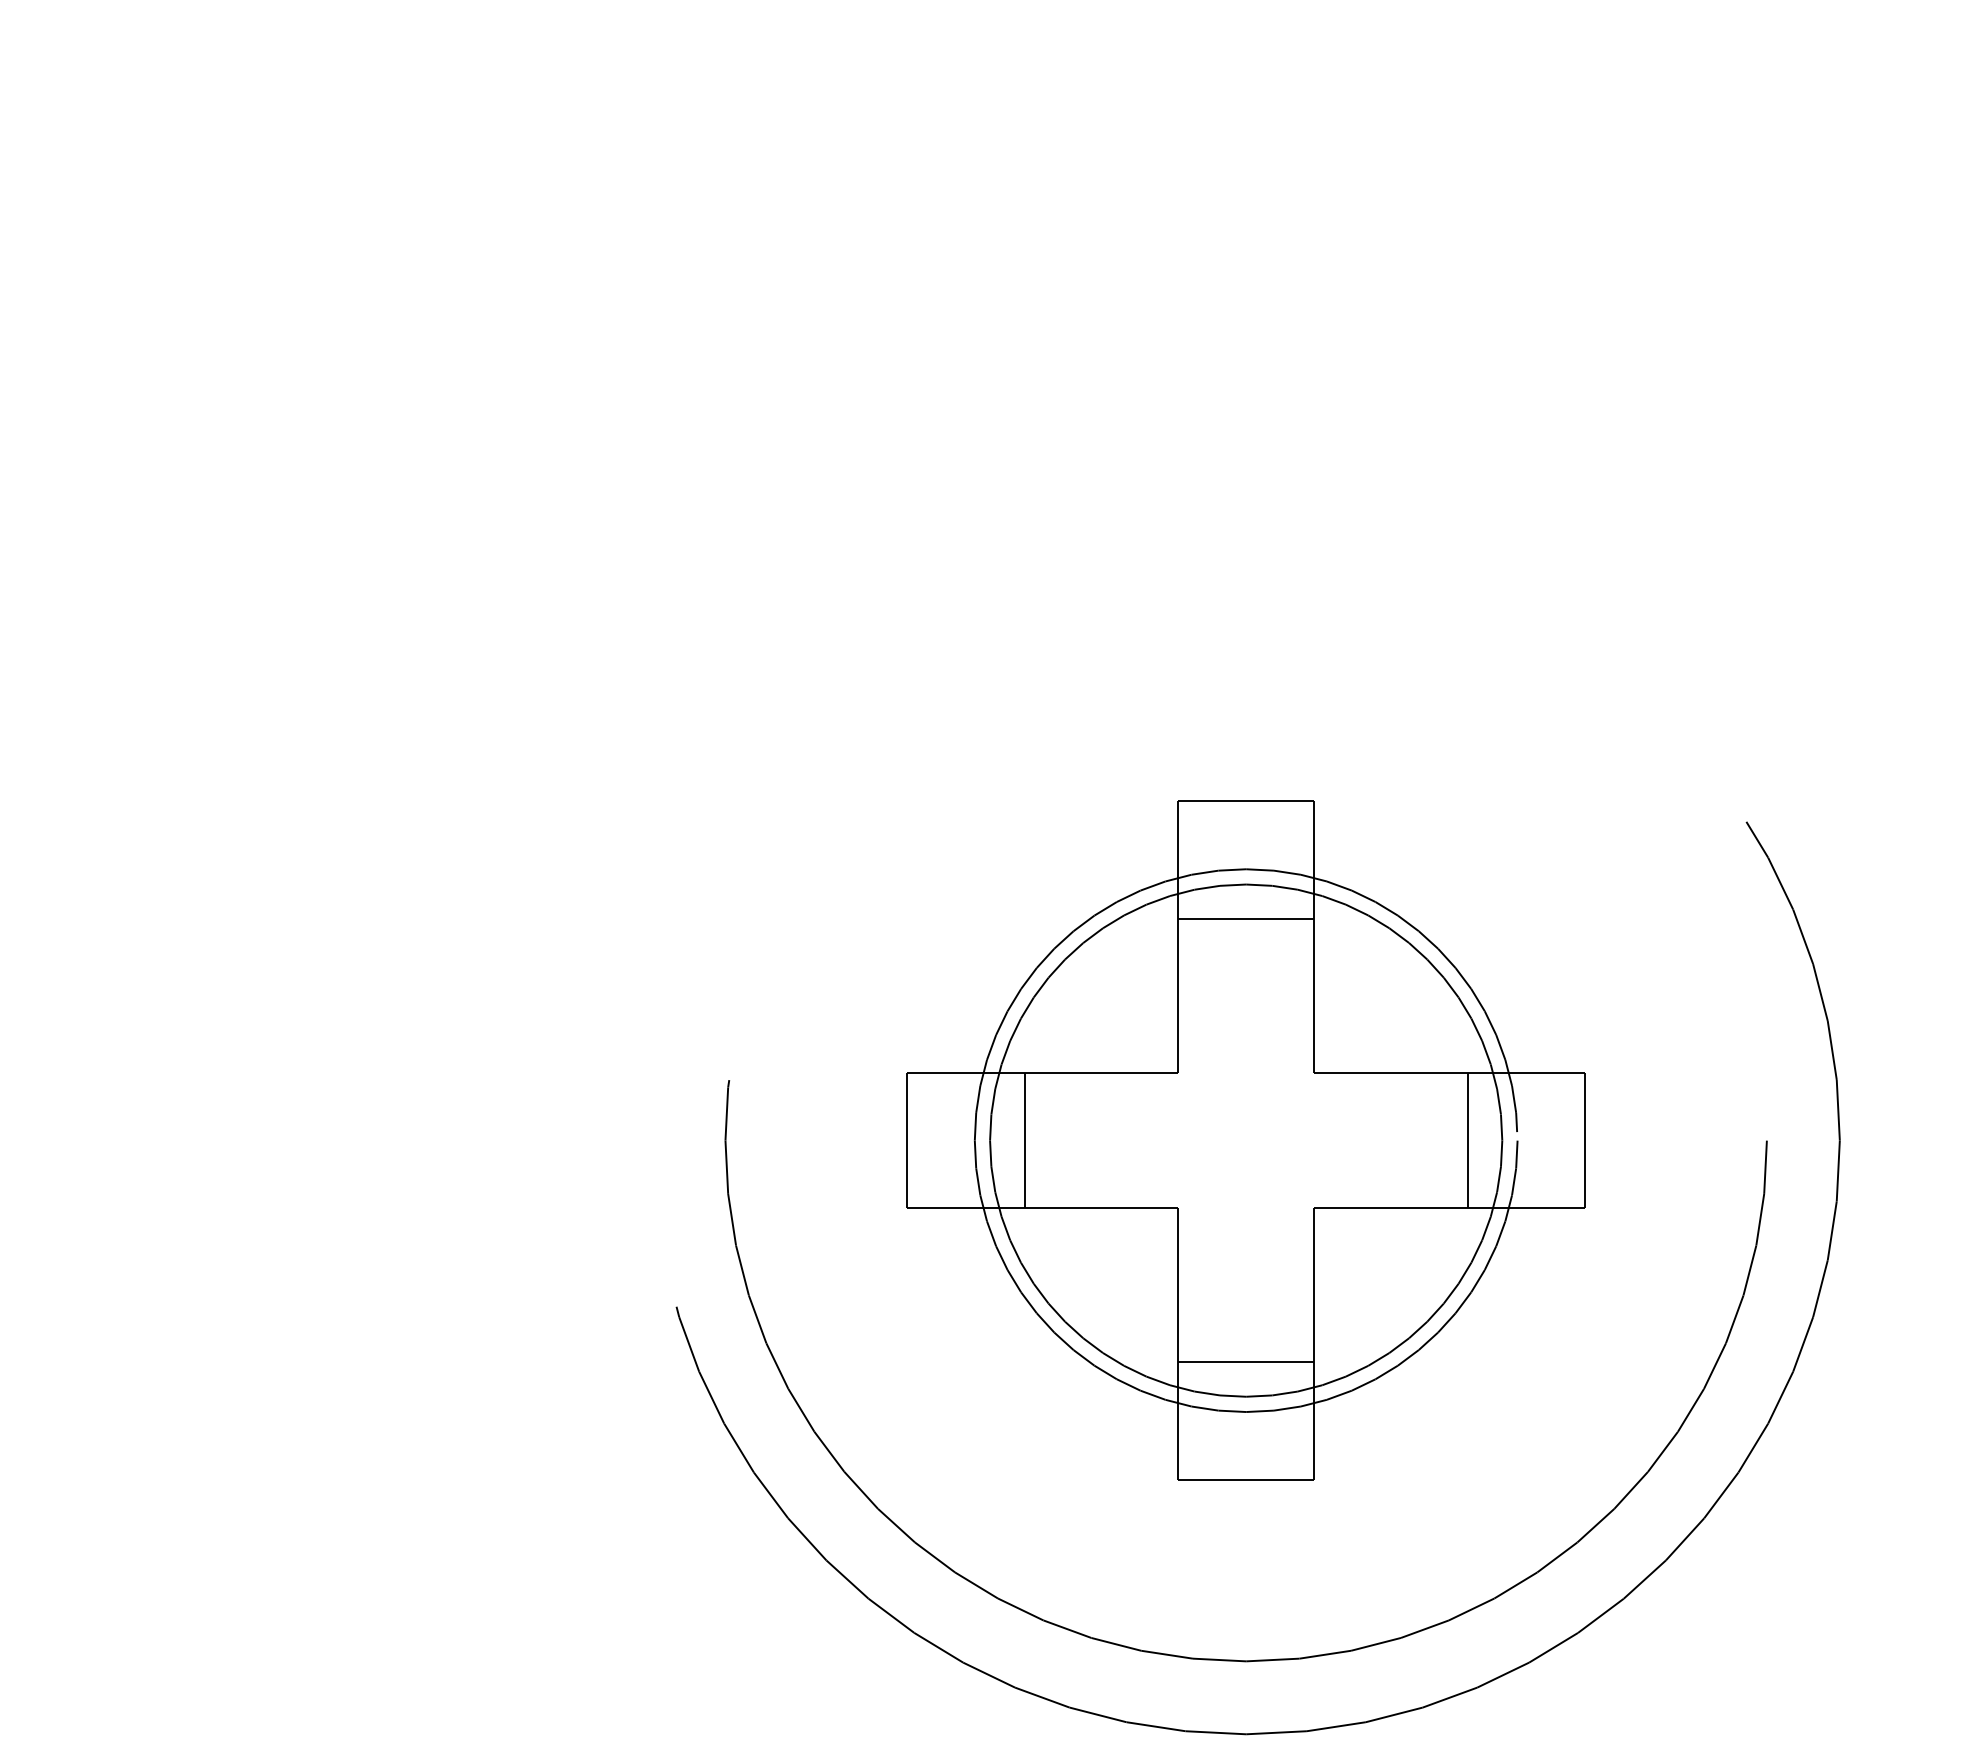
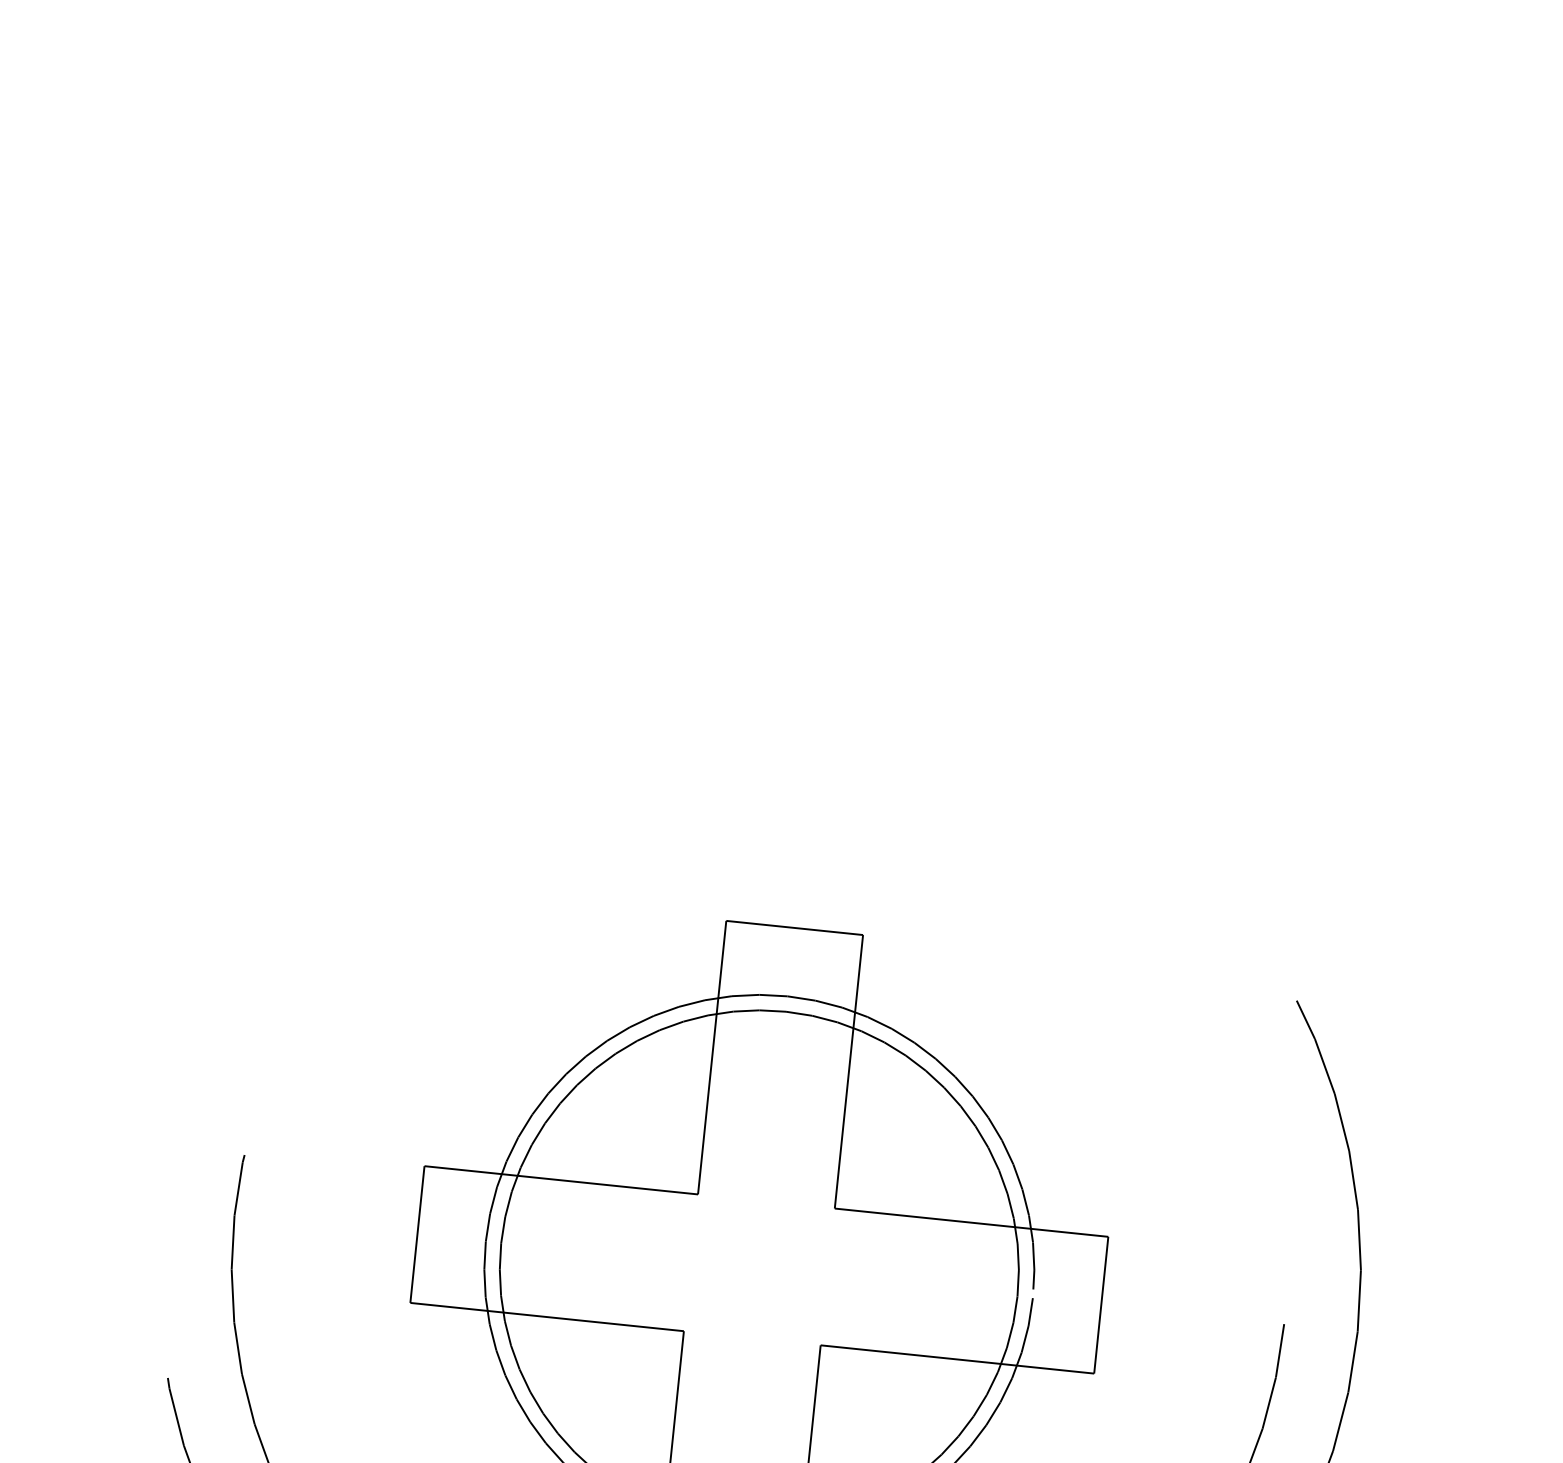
line: (1246, 918) -> (782, 1046), removed
line: (1024, 1140) -> (535, 1246), removed
line: (1468, 1140) -> (983, 1292), removed

